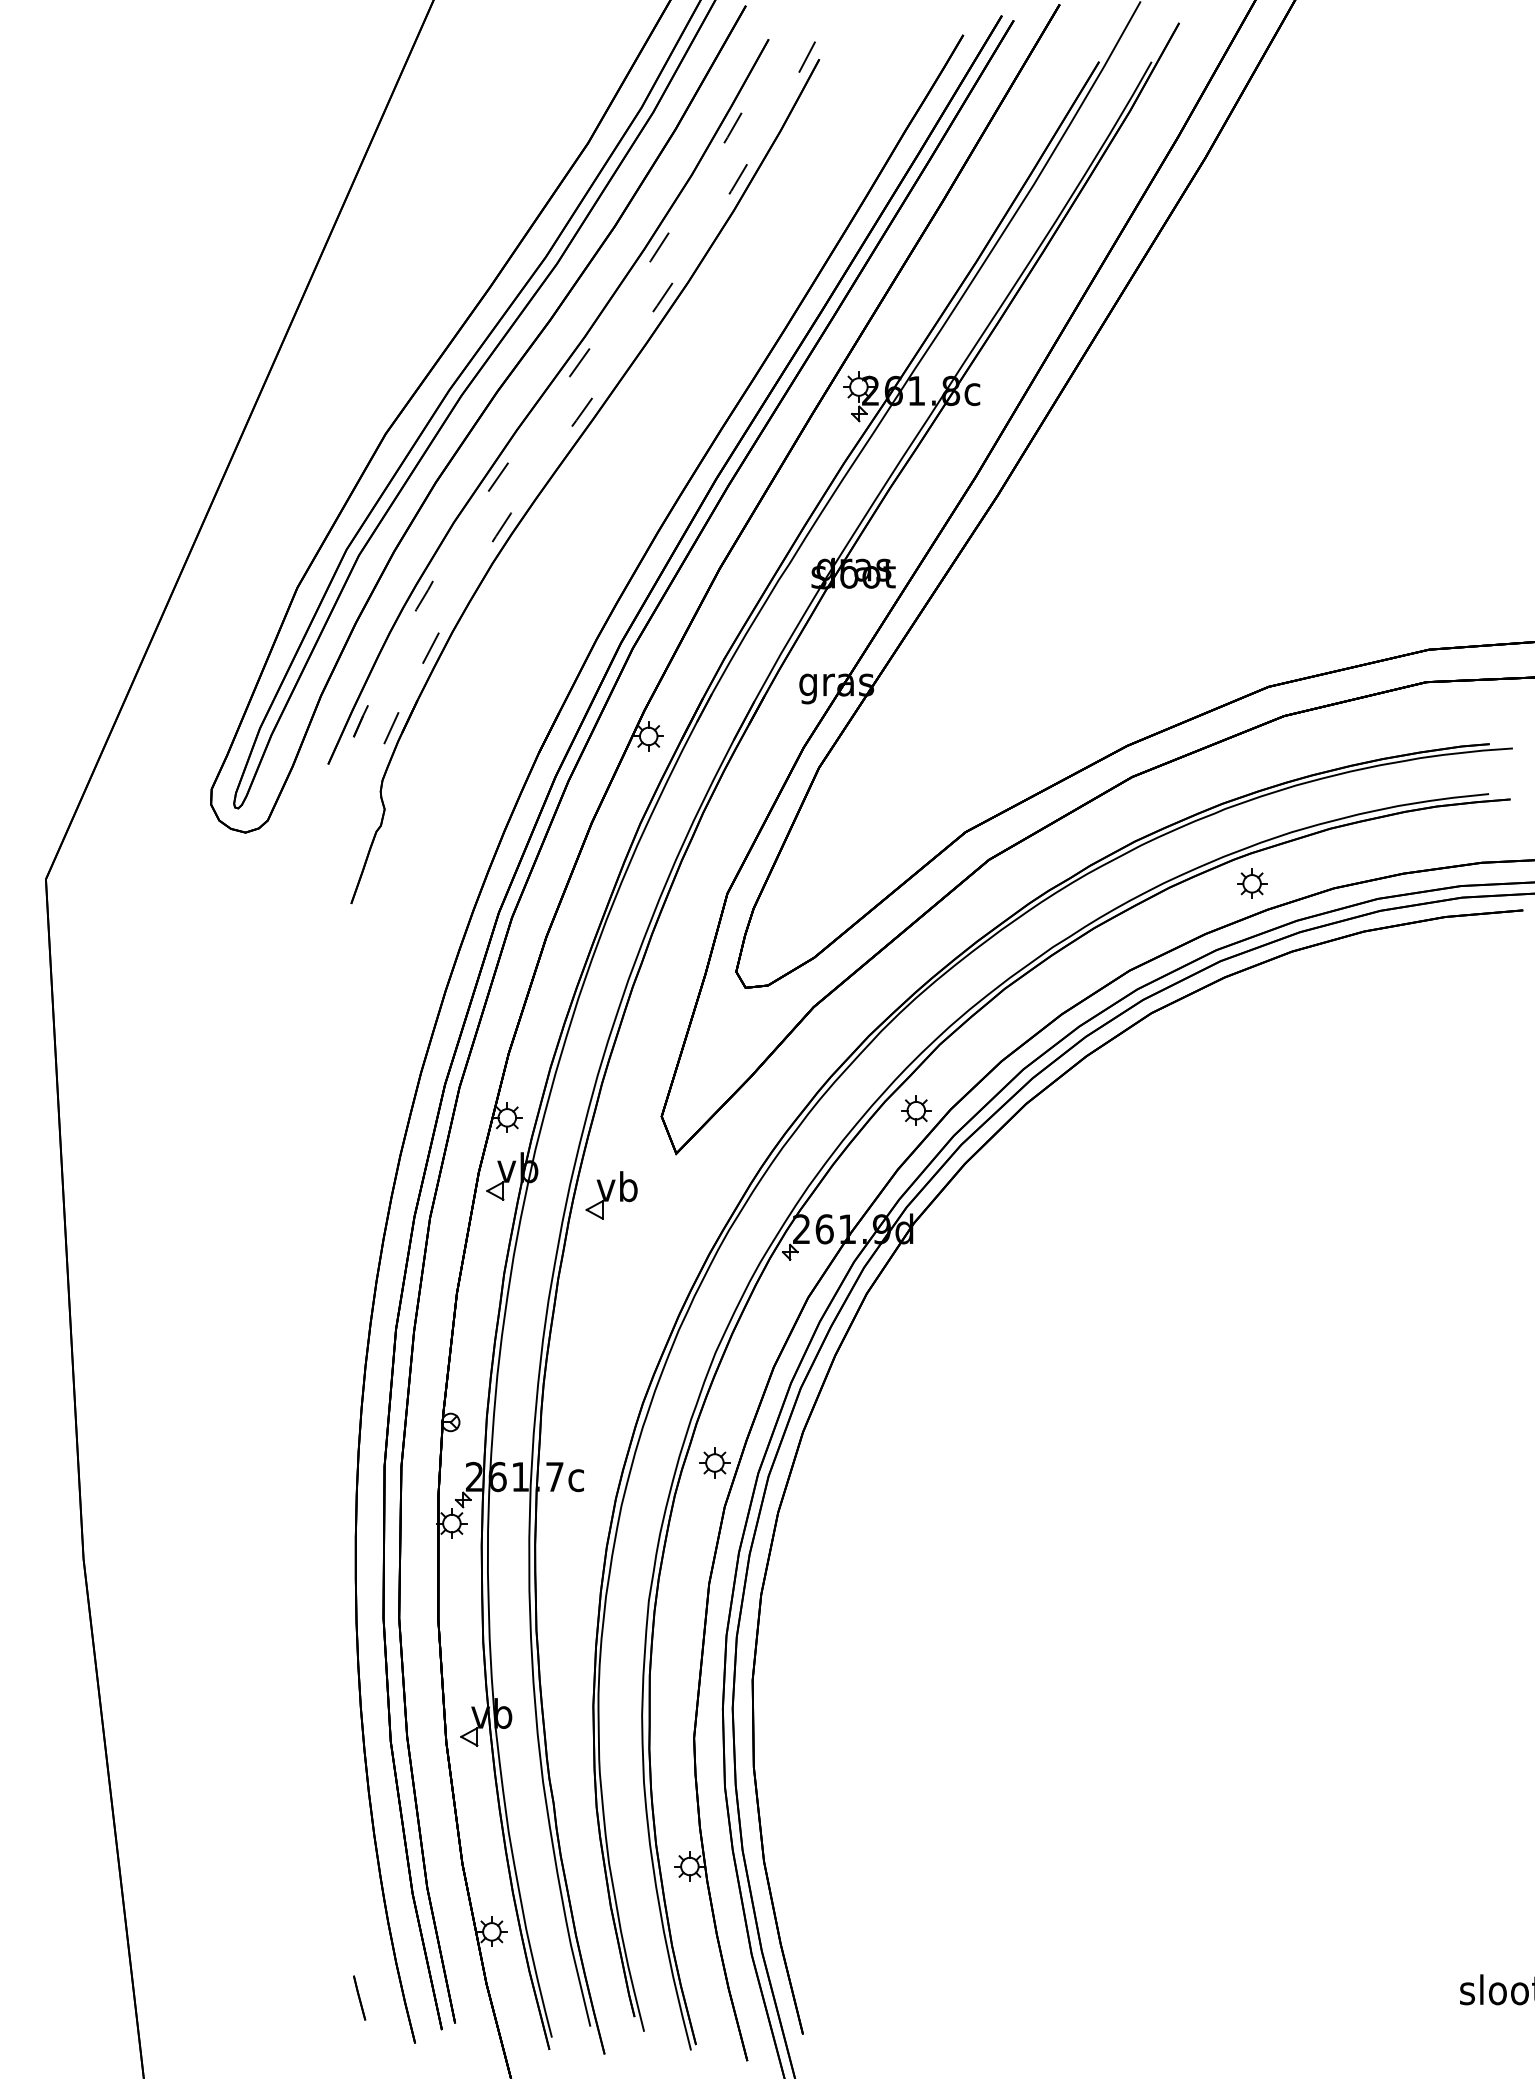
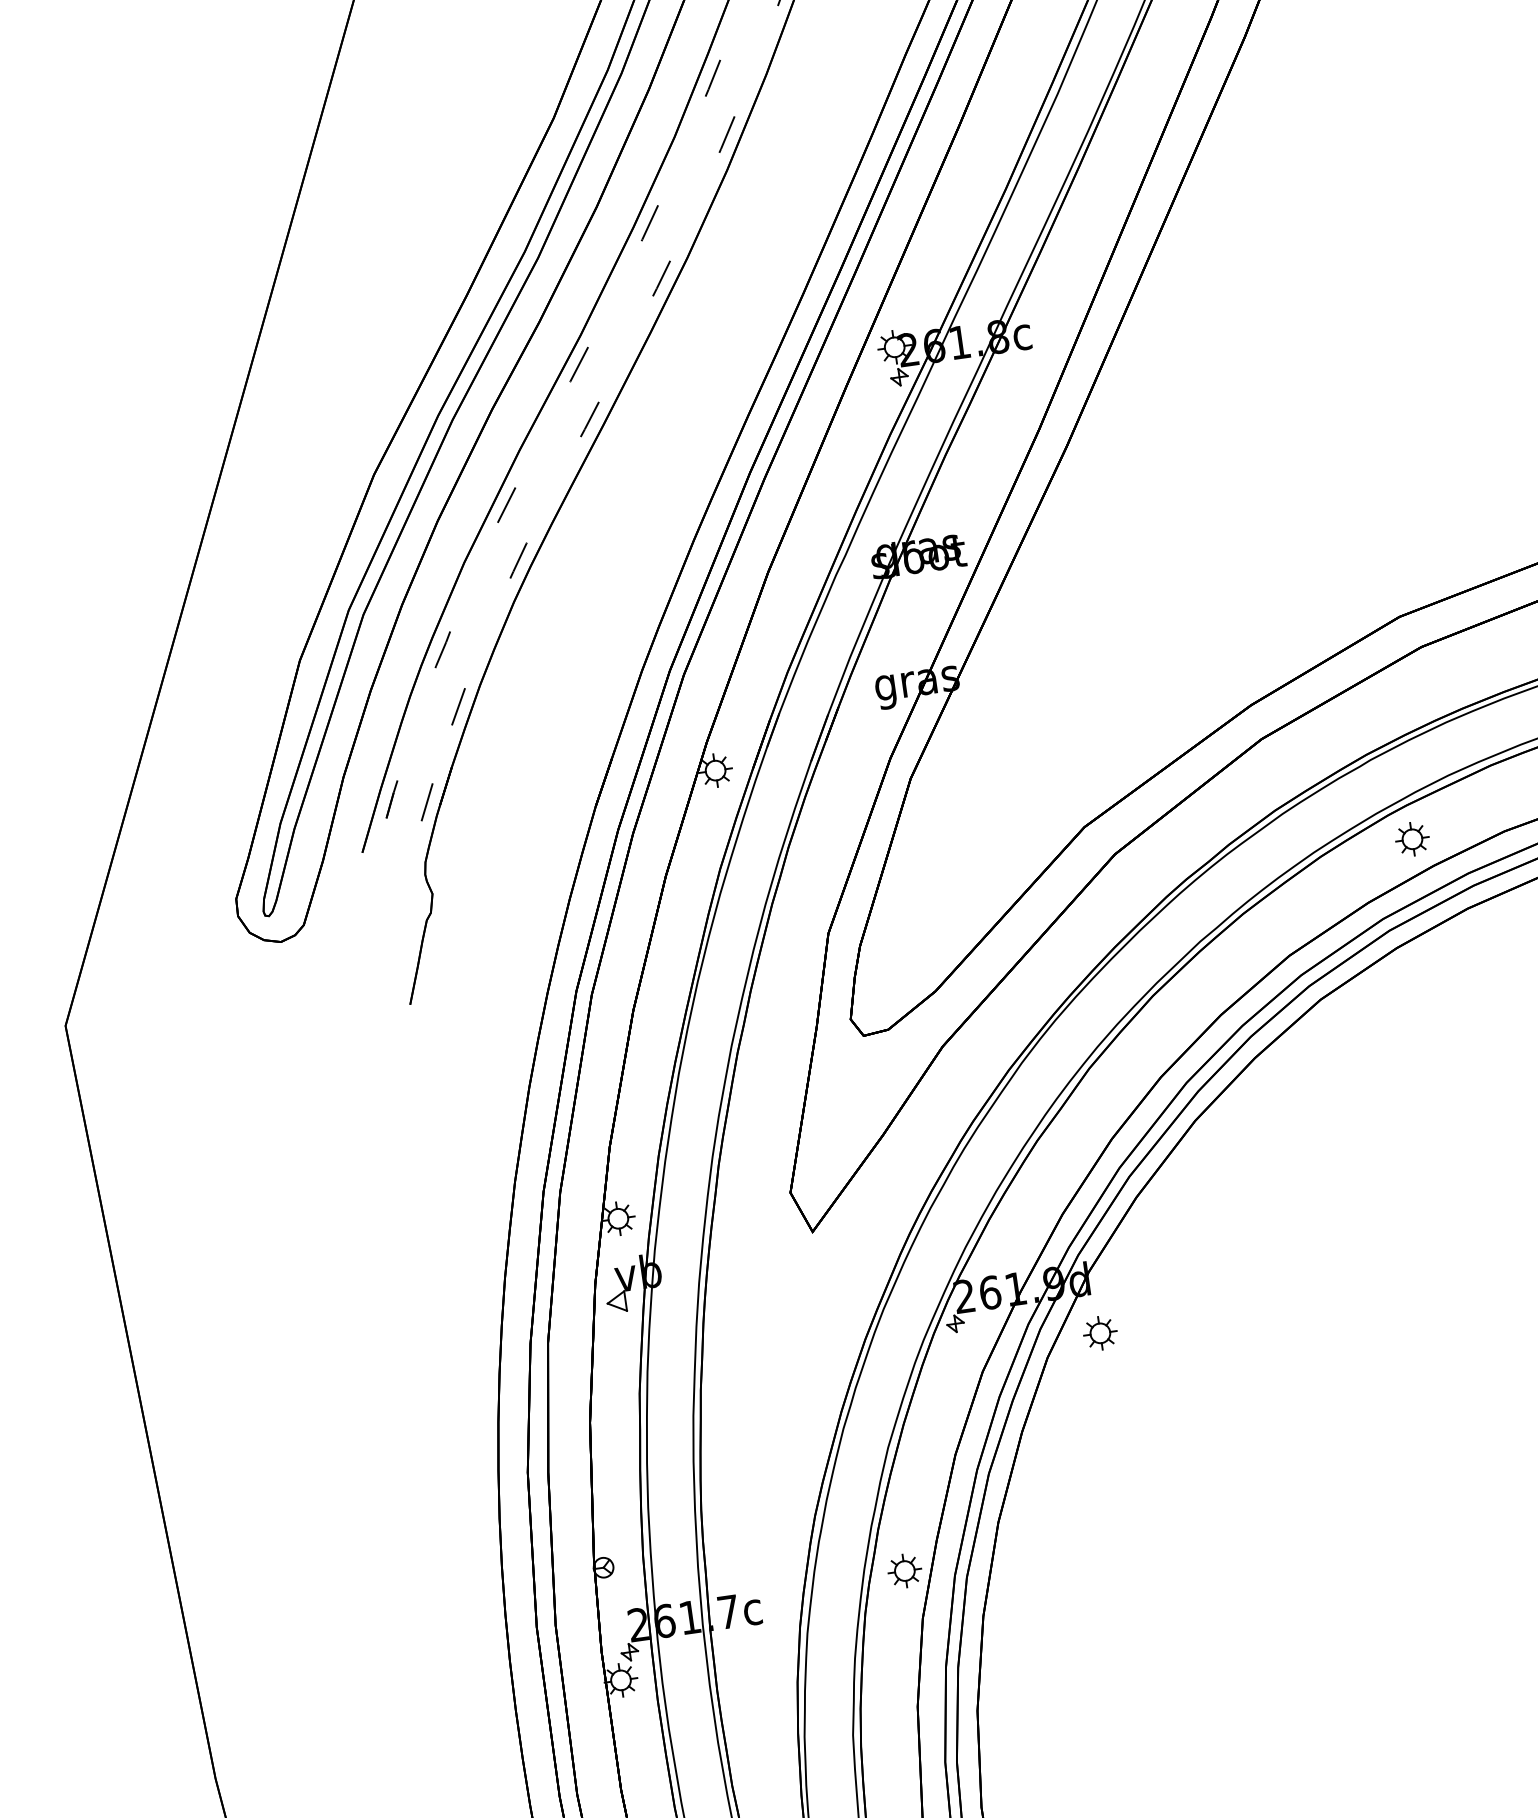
part: (916, 1110) -> (1100, 1333), moved
part: (611, 1195) -> (746, 1288), removed

